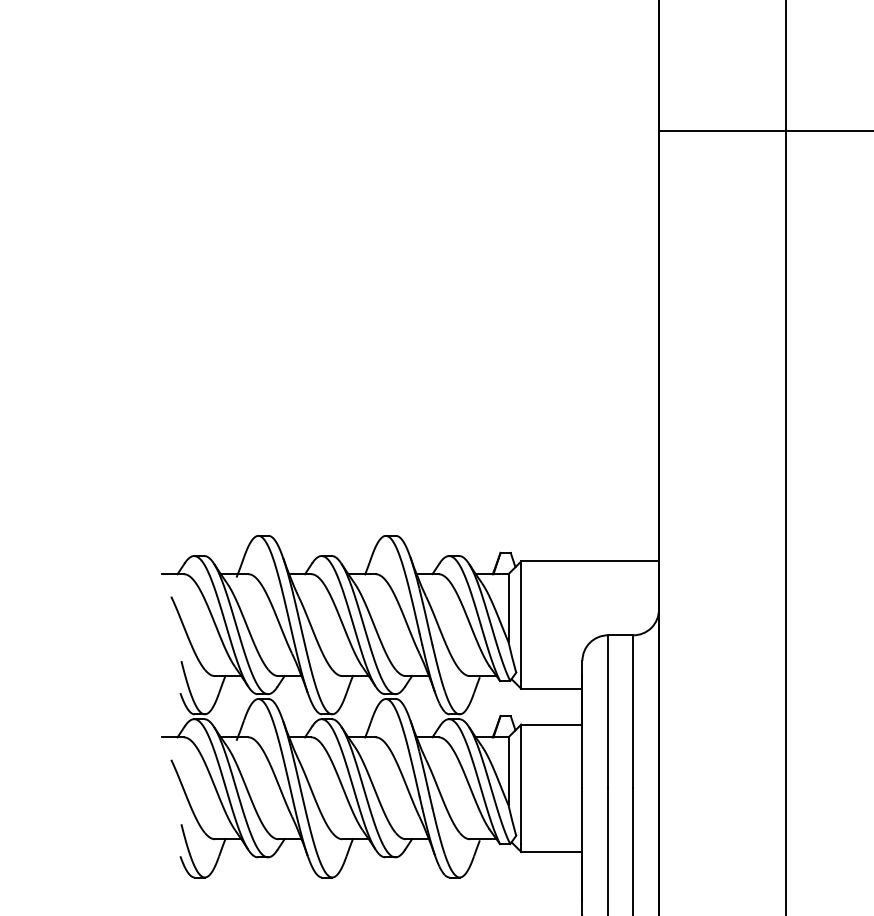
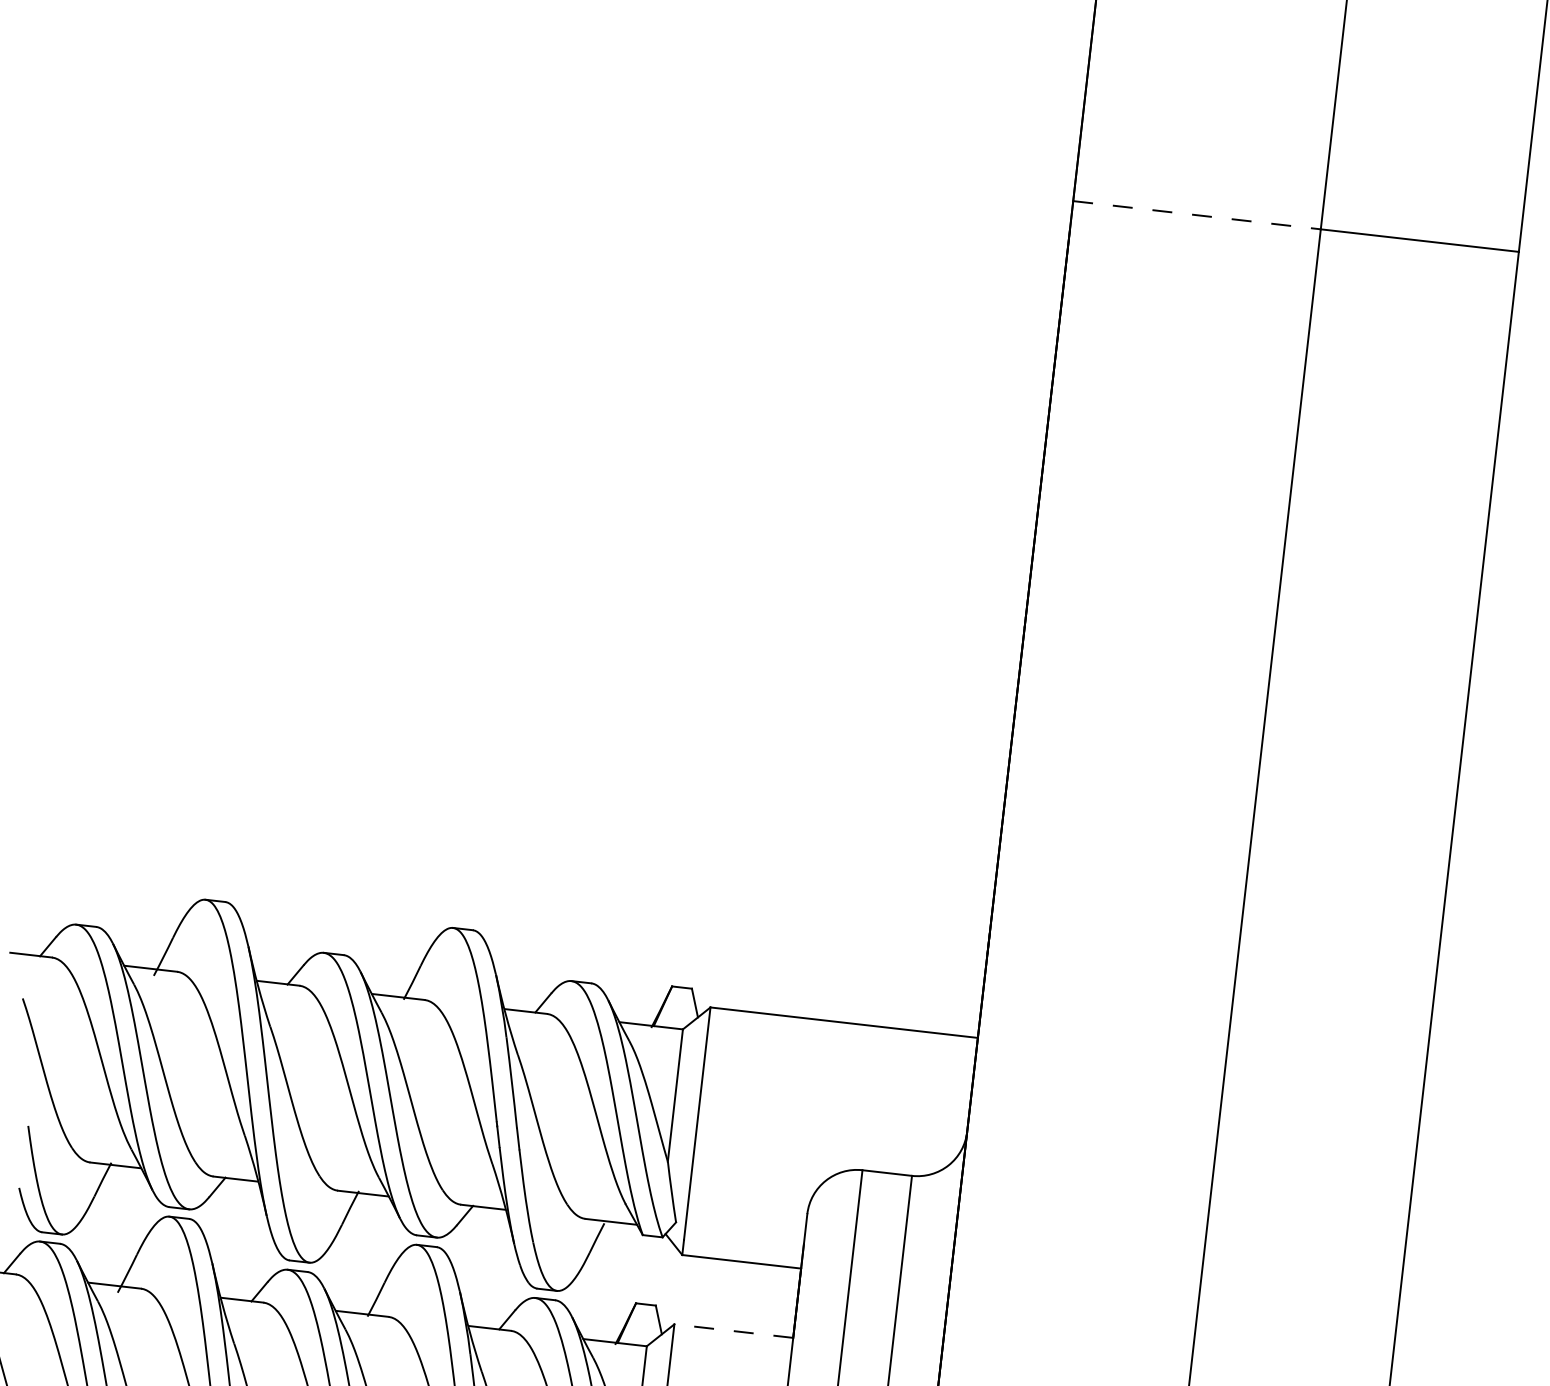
line: (722, 130) -> (1196, 214), solid -> dashed
line: (551, 724) -> (733, 1330), solid -> dashed

